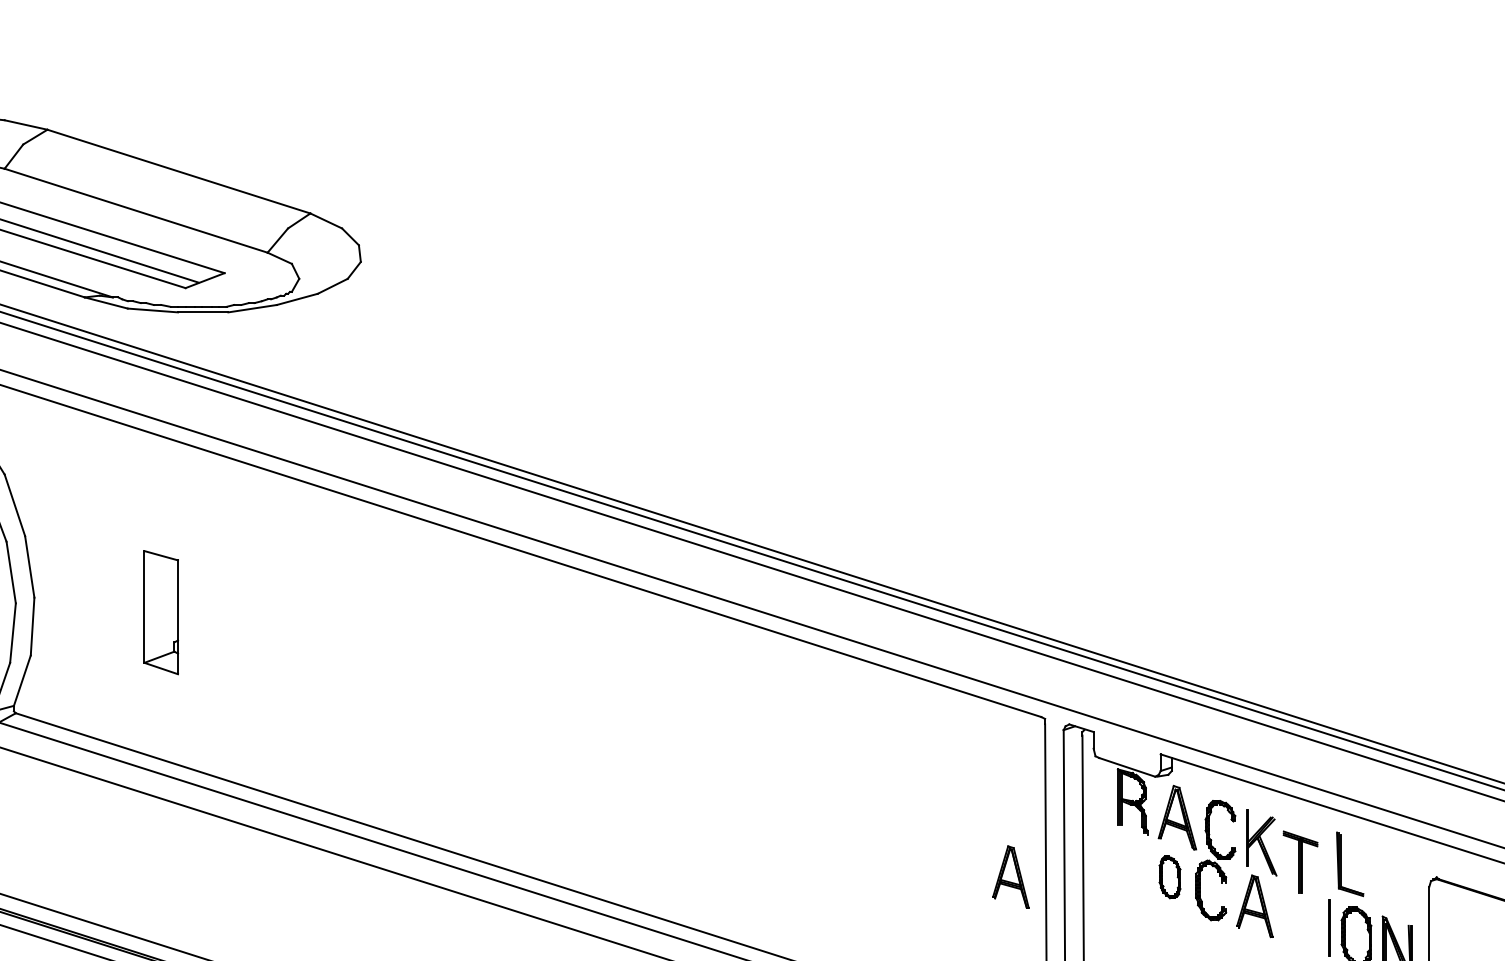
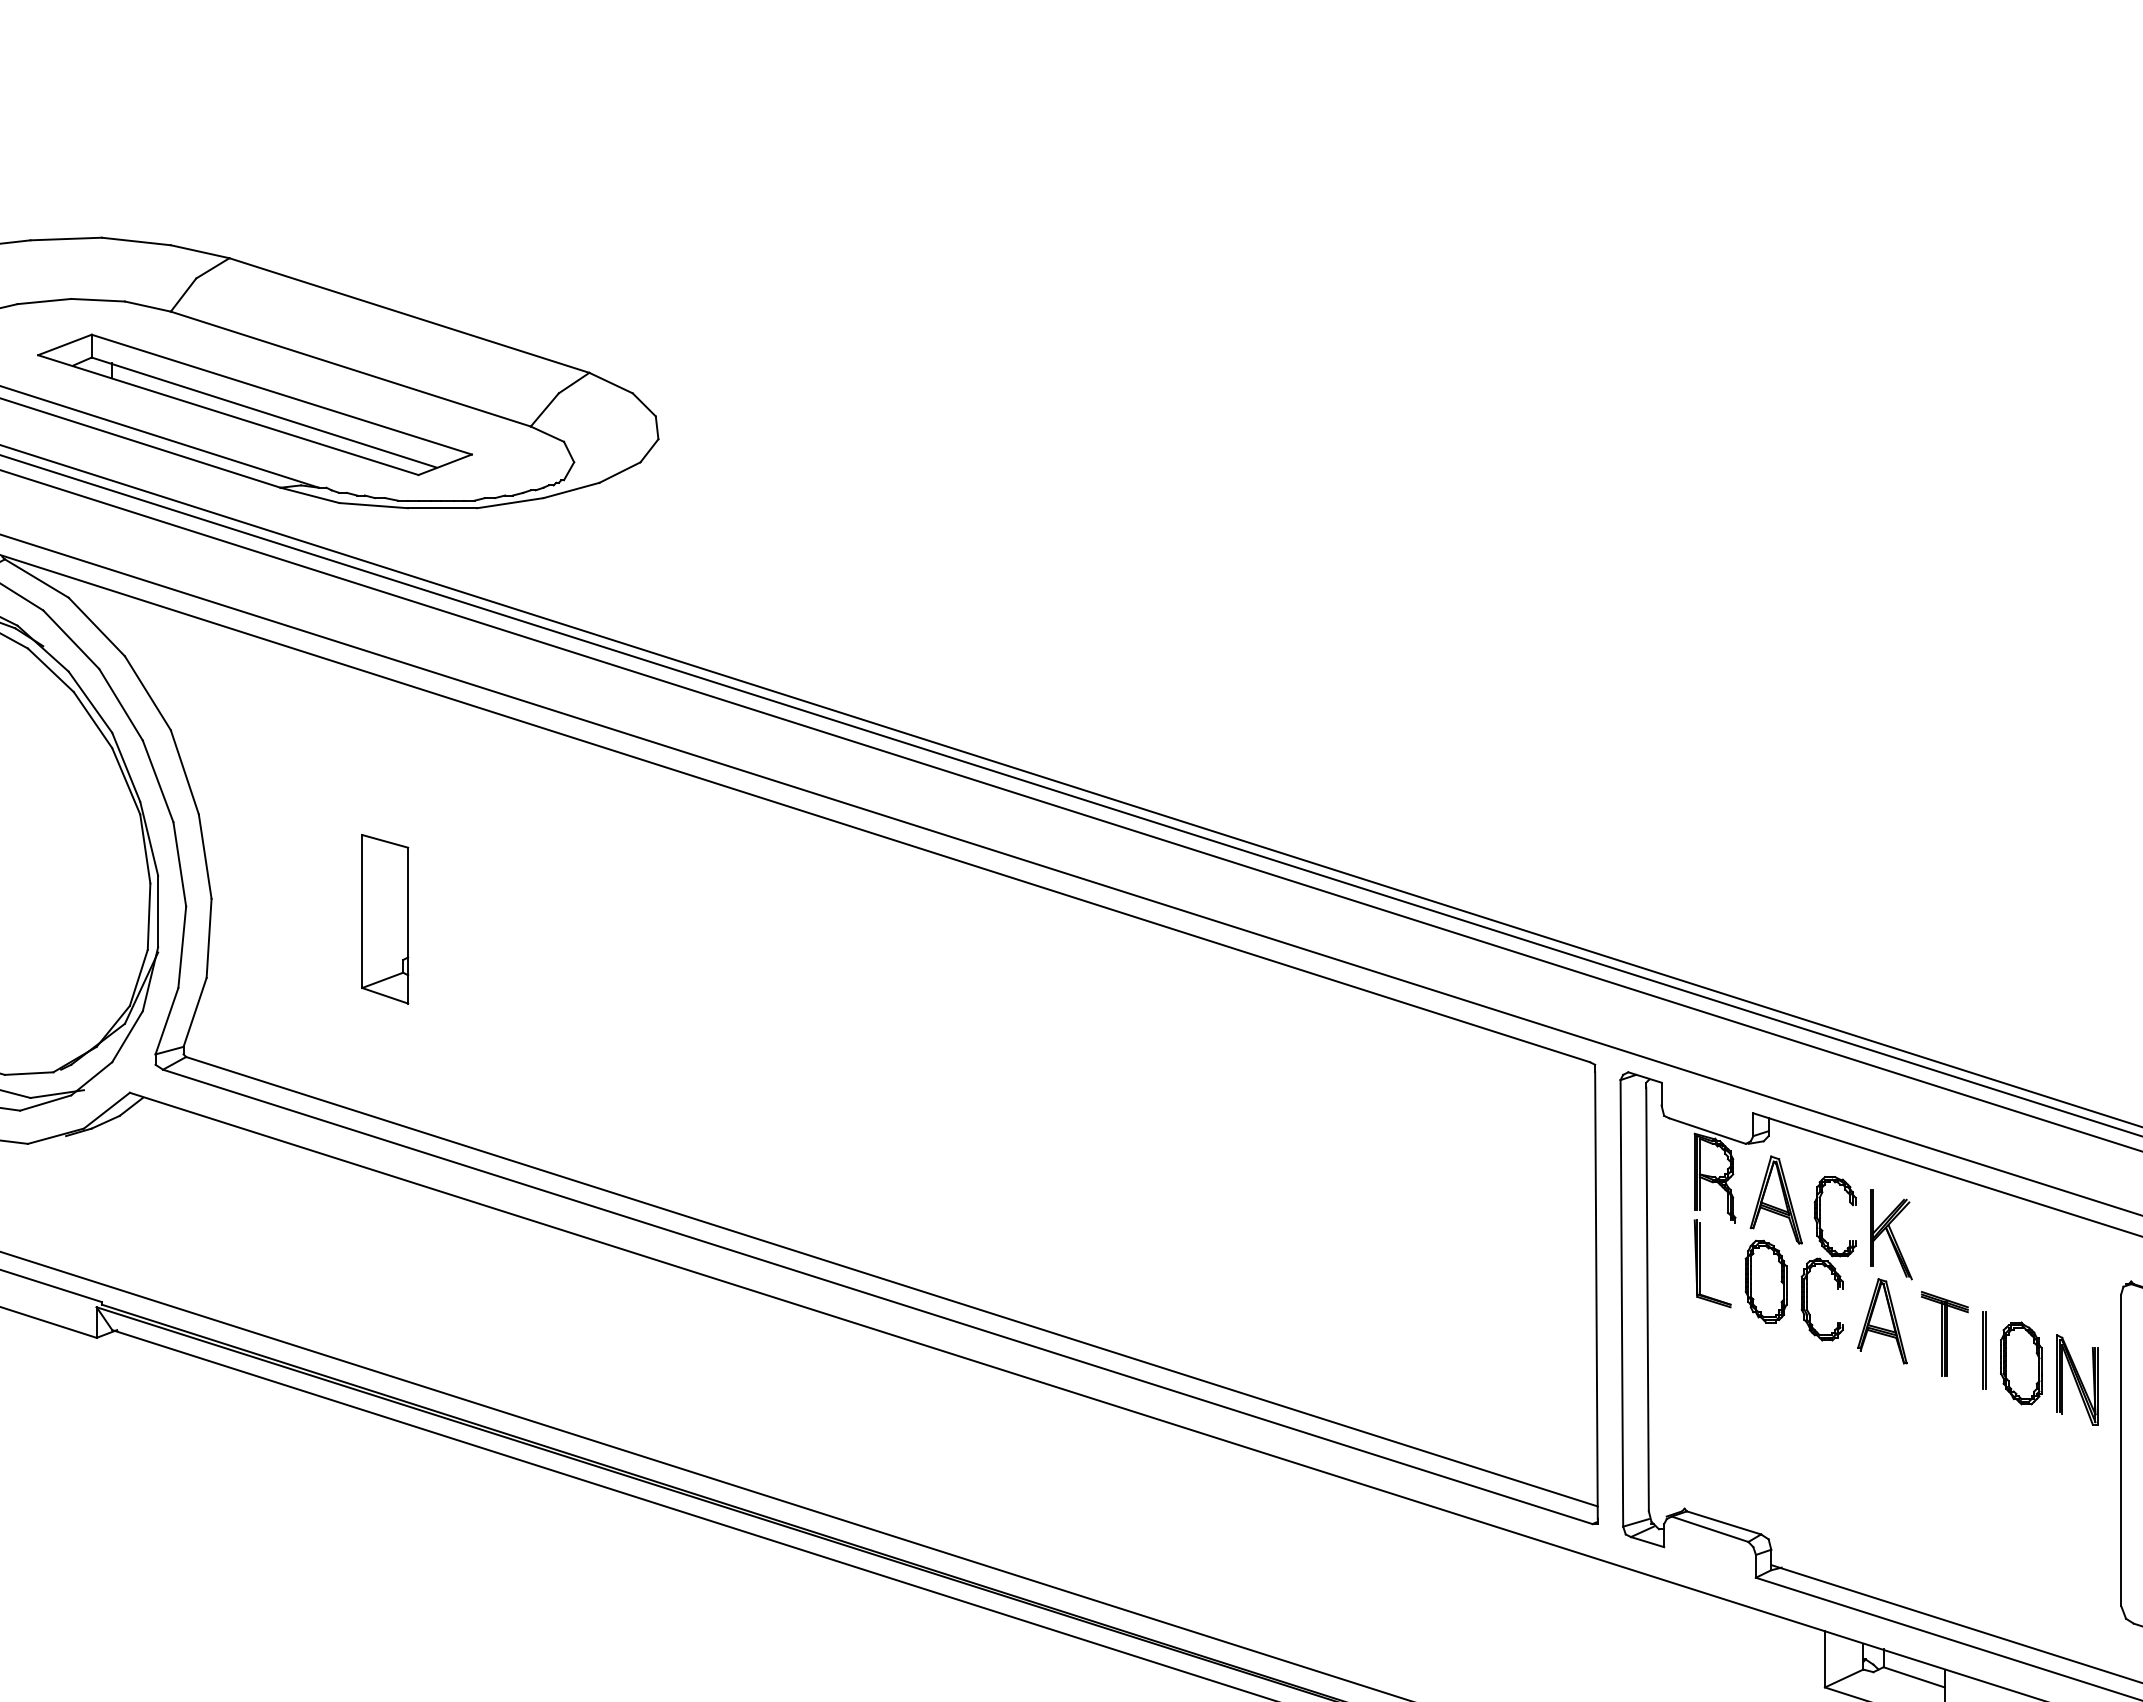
part: (1300, 861) -> (1944, 1333), moved
part: (1341, 864) -> (1700, 1263), moved
part: (1011, 877) -> (1548, 1281), removed
part: (1169, 877) -> (1765, 1281), size x1.43

